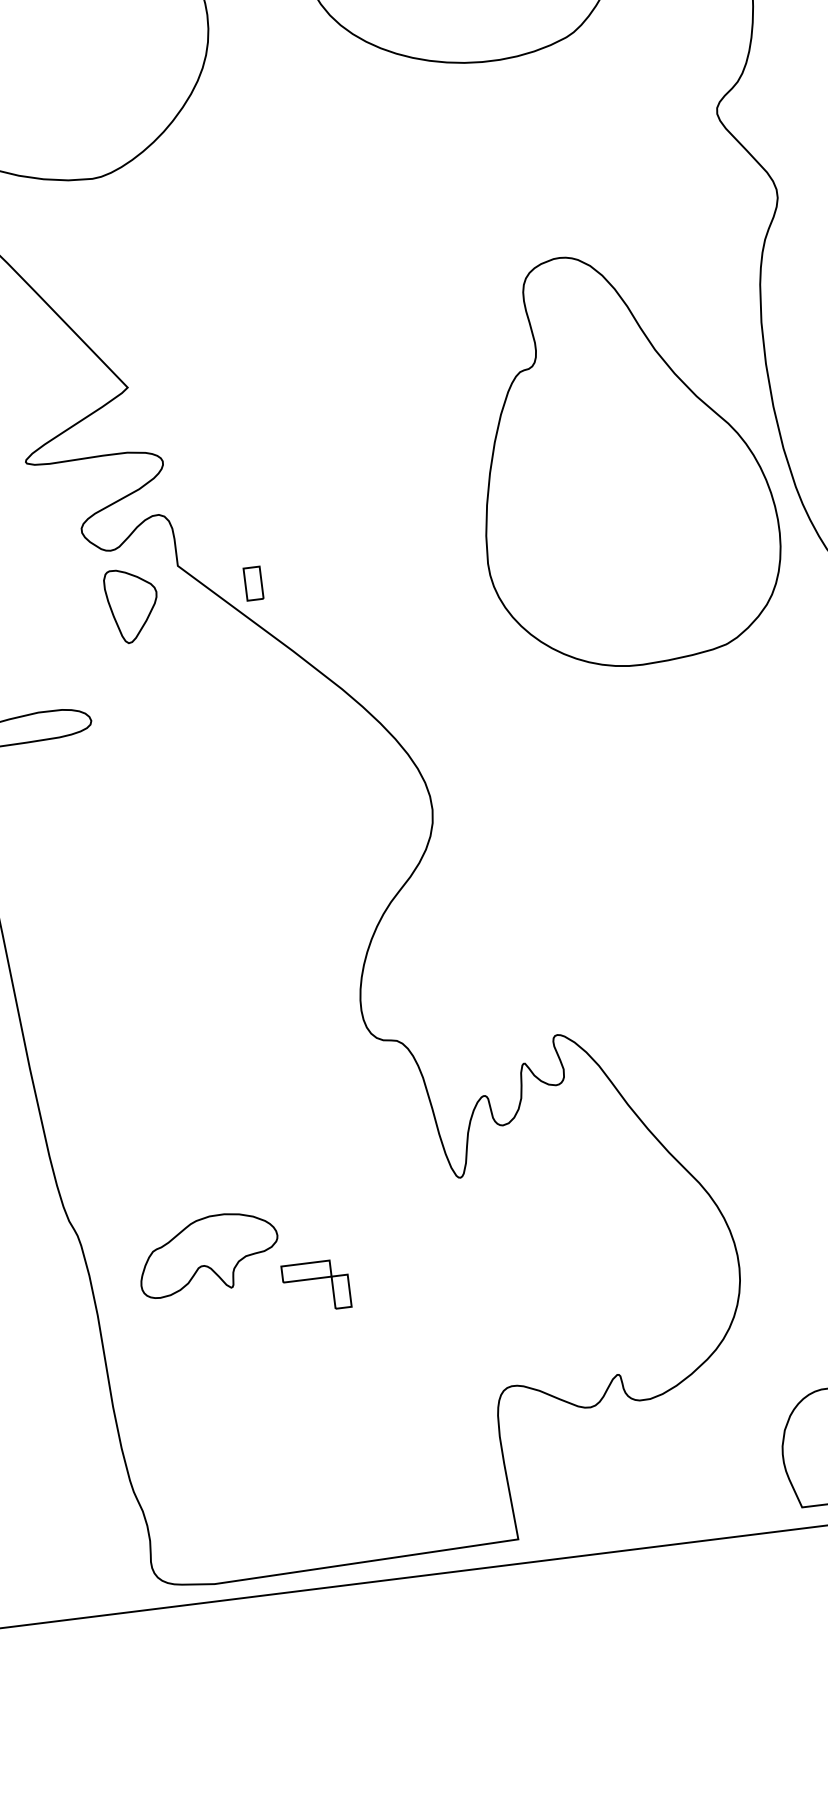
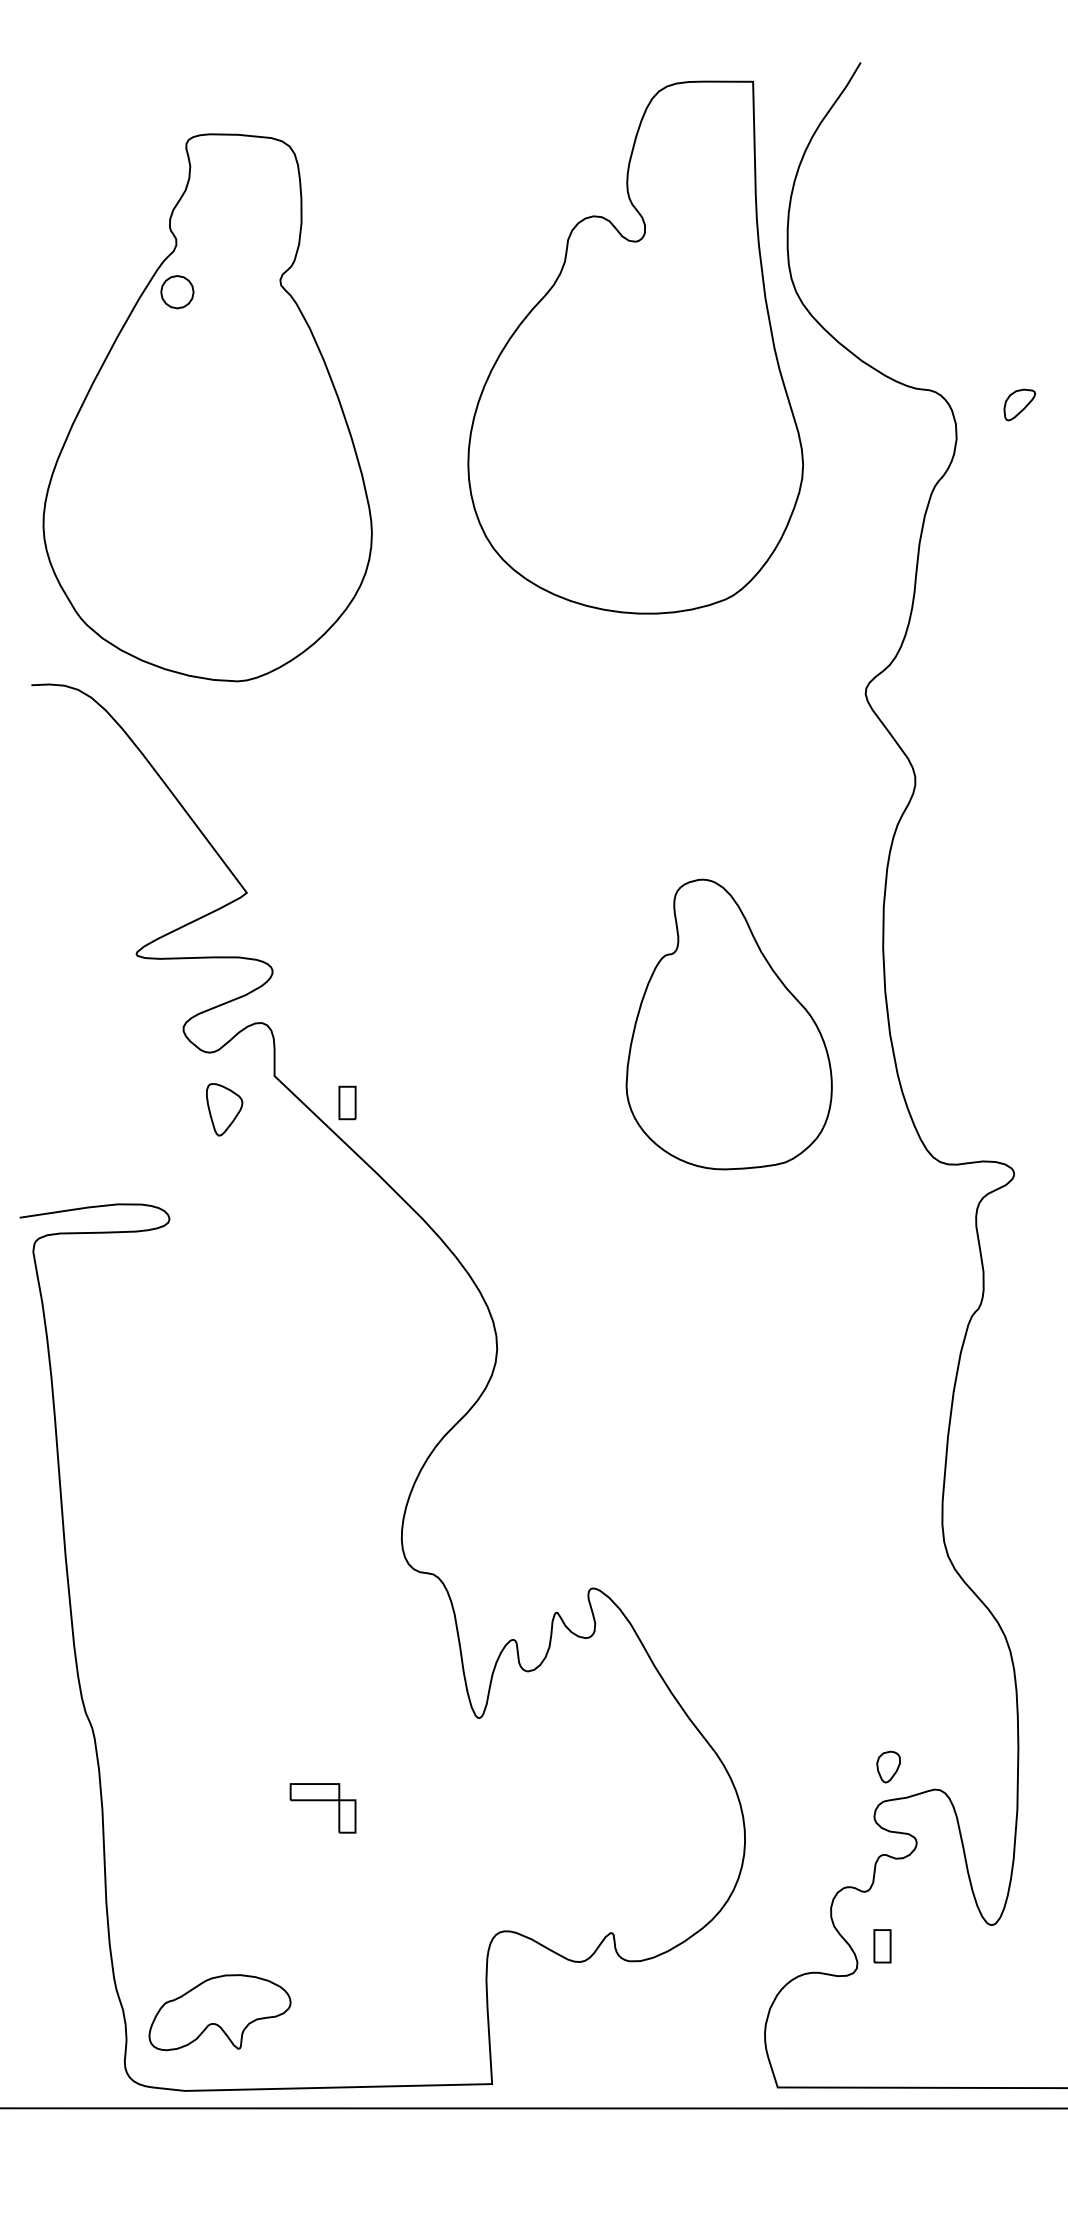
part: (621, 458) -> (728, 1024), size x0.7
part: (132, 605) -> (224, 1109), size x0.7
part: (208, 1253) -> (219, 2012), moved

